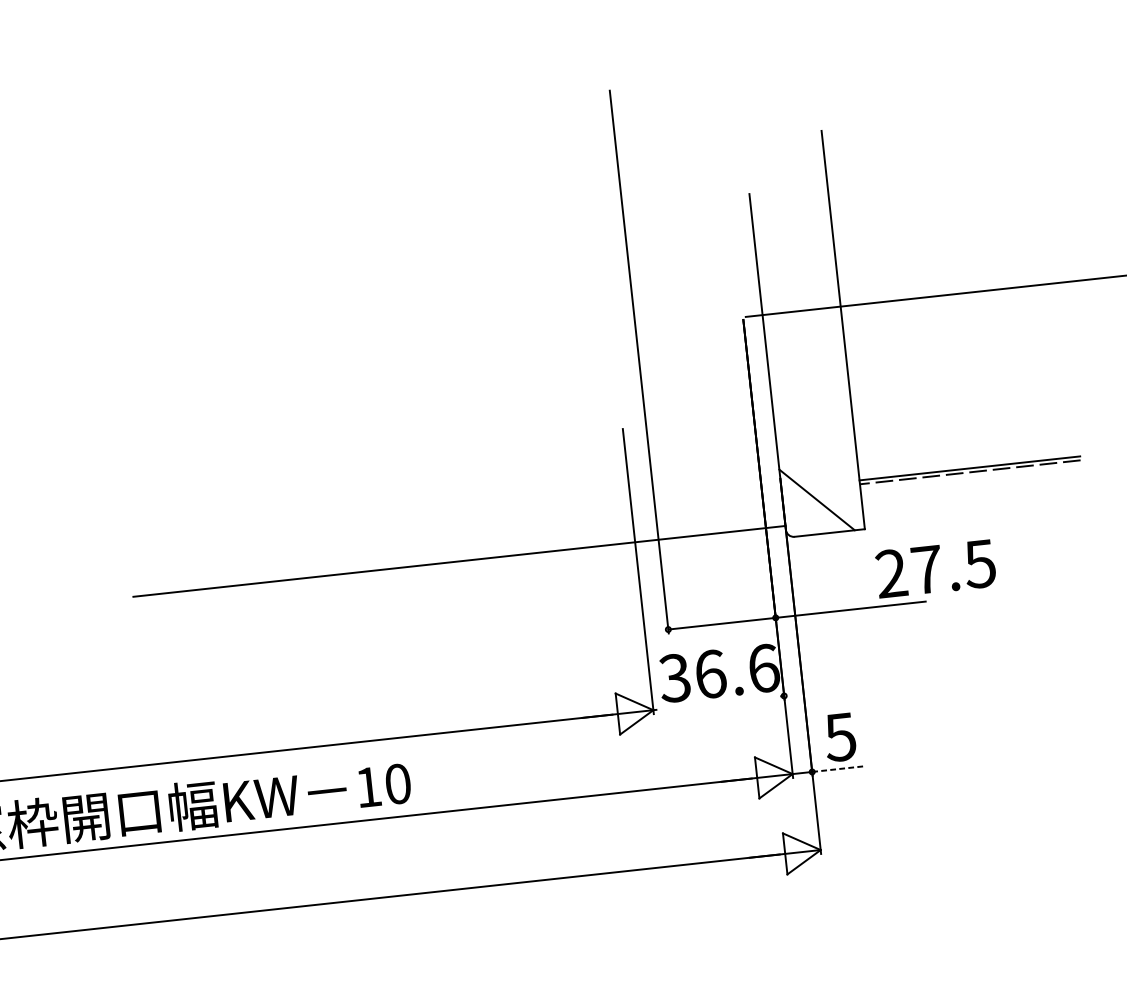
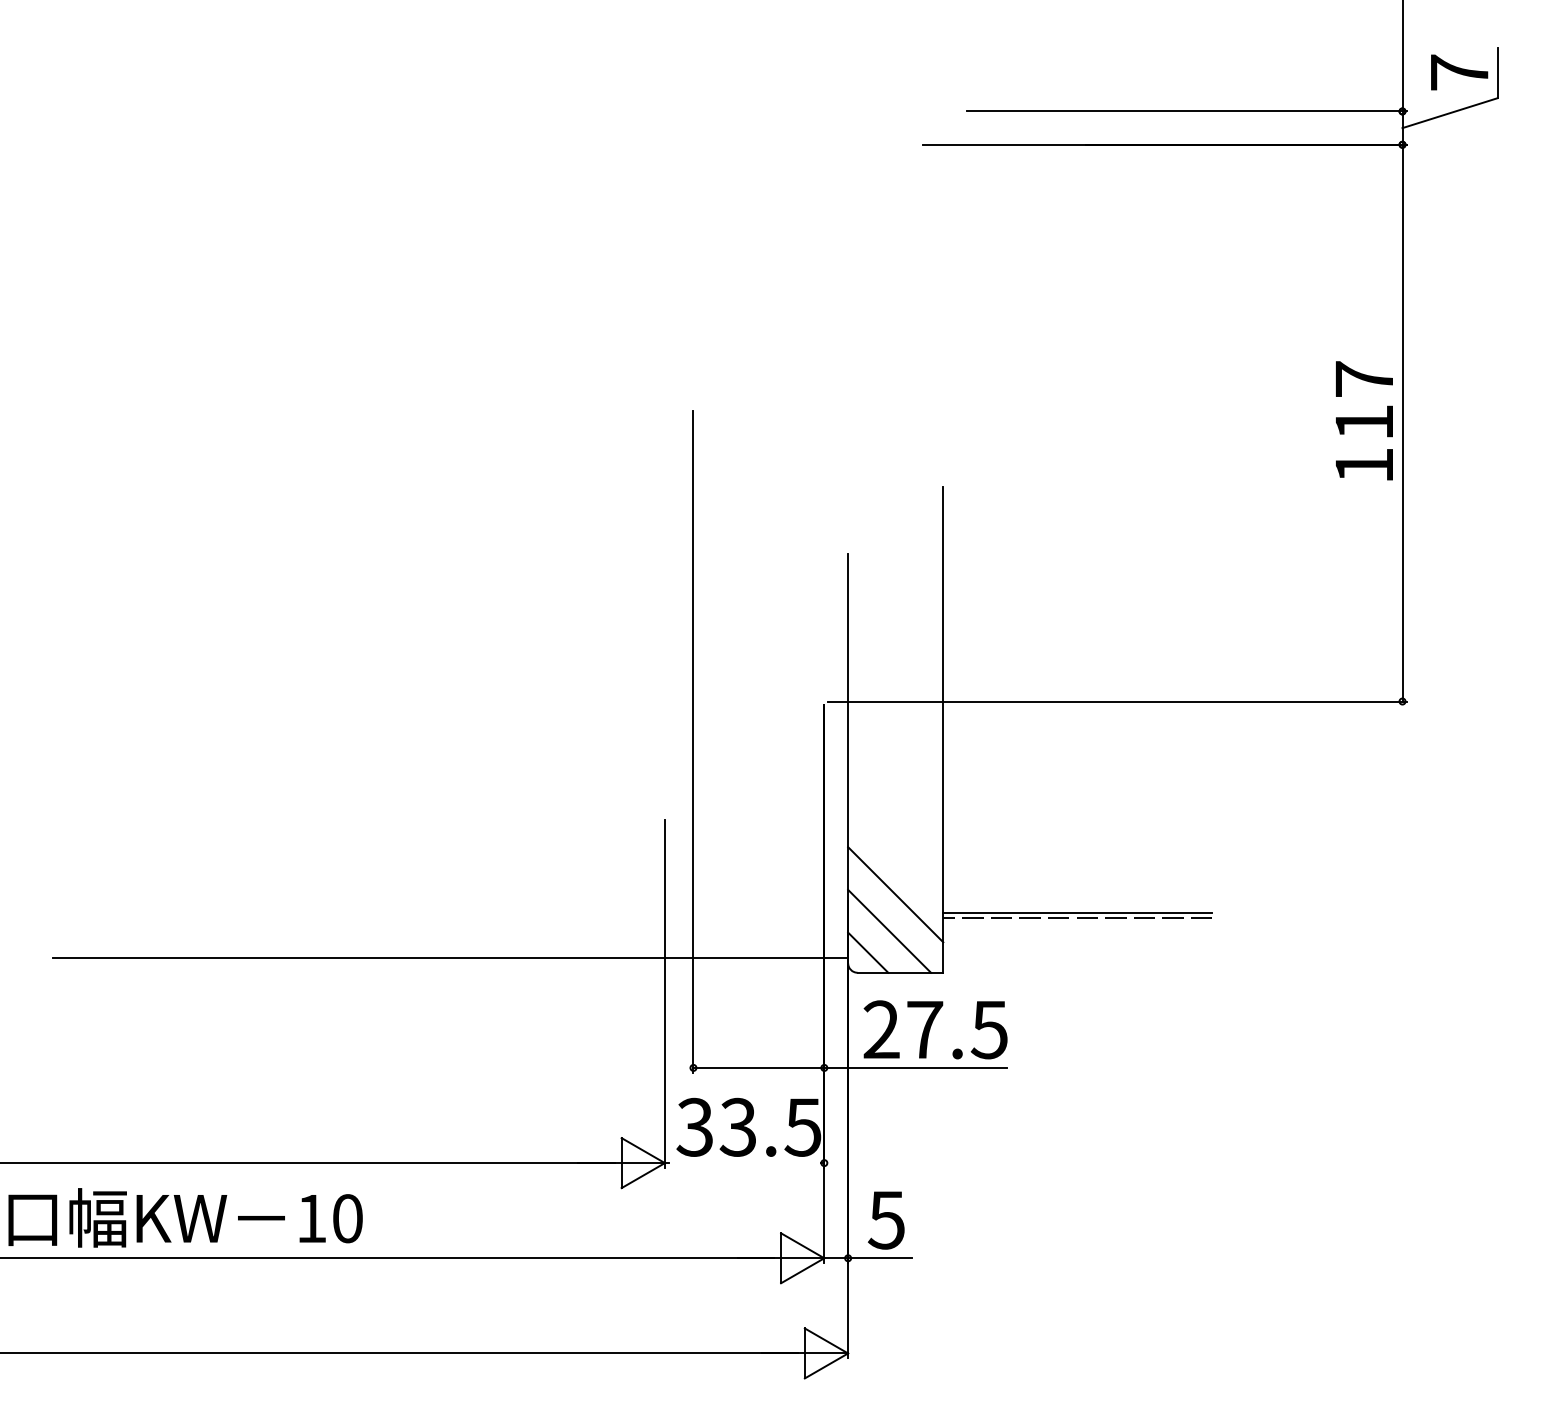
line: (818, 469) -> (895, 894), added
line: (801, 519) -> (868, 952), added
text: (935, 568) -> (935, 1029), moved
text: (736, 670) -> (770, 1126), 36.6 -> 33.5
line: (838, 769) -> (880, 1258), dashed -> solid

